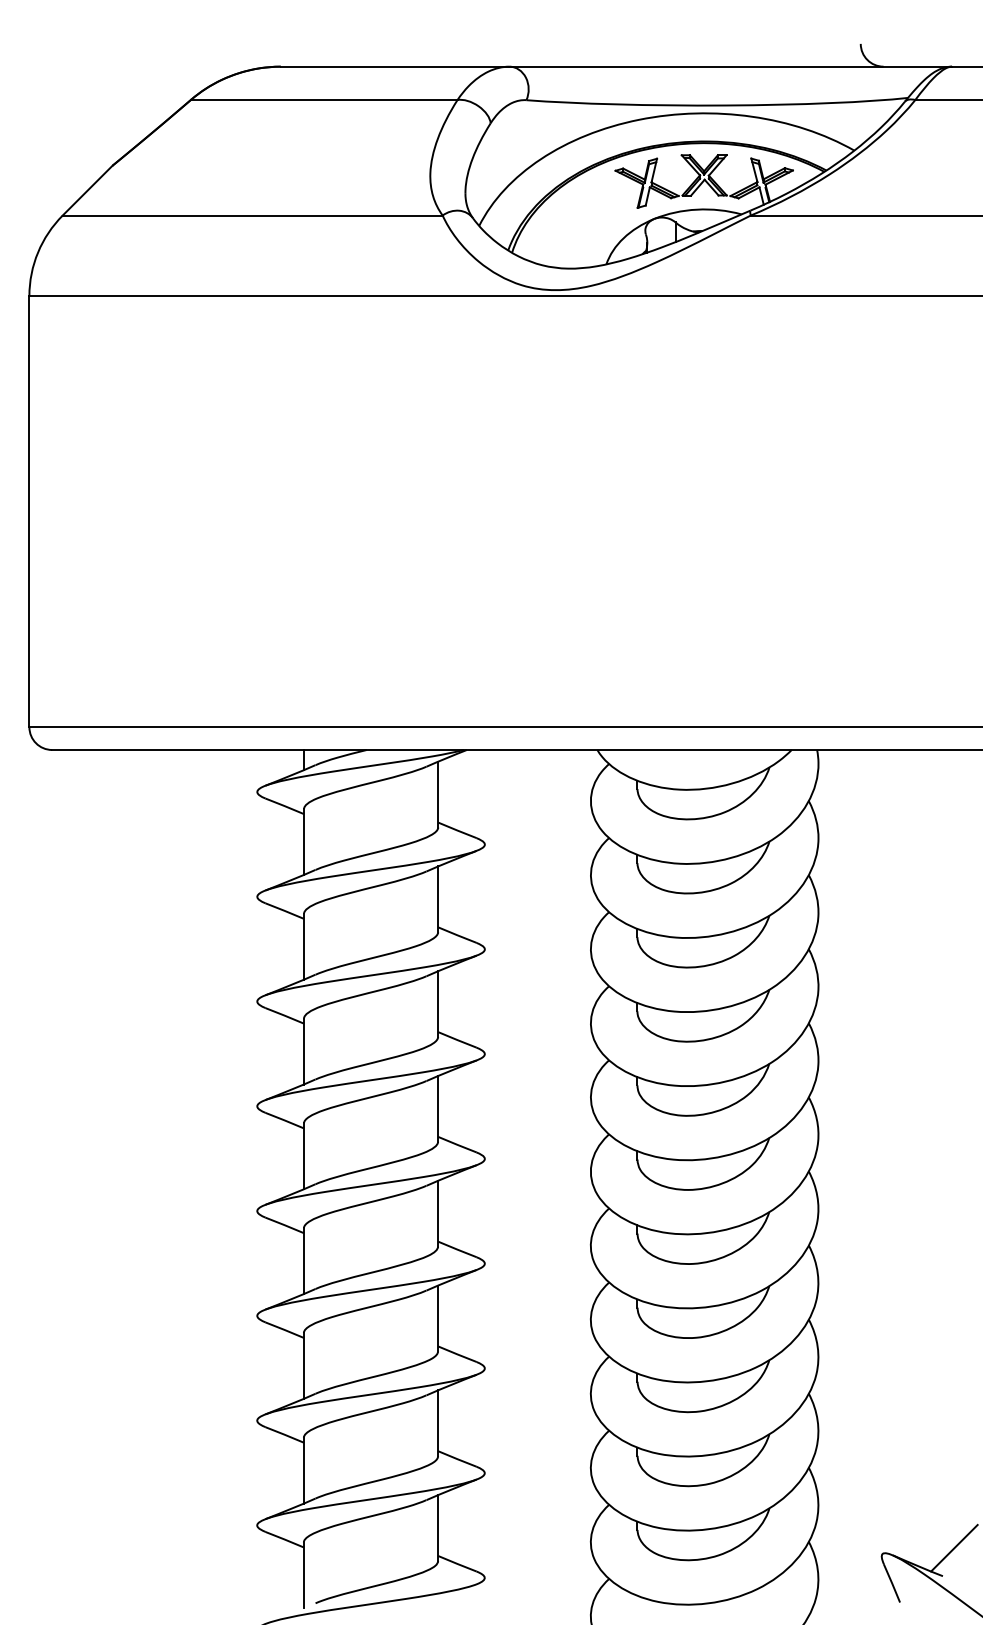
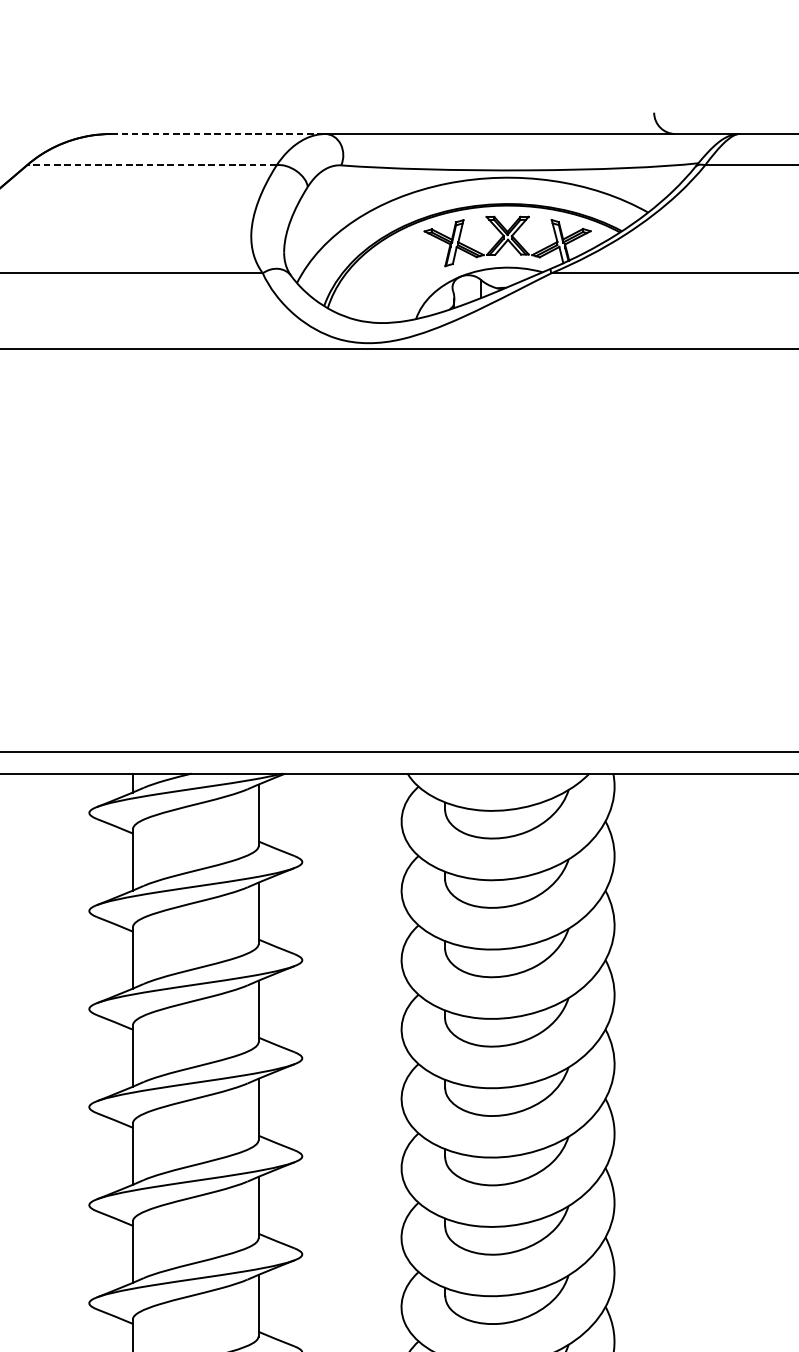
line: (395, 66) -> (218, 133), solid -> dashed
line: (323, 100) -> (151, 165), solid -> dashed

